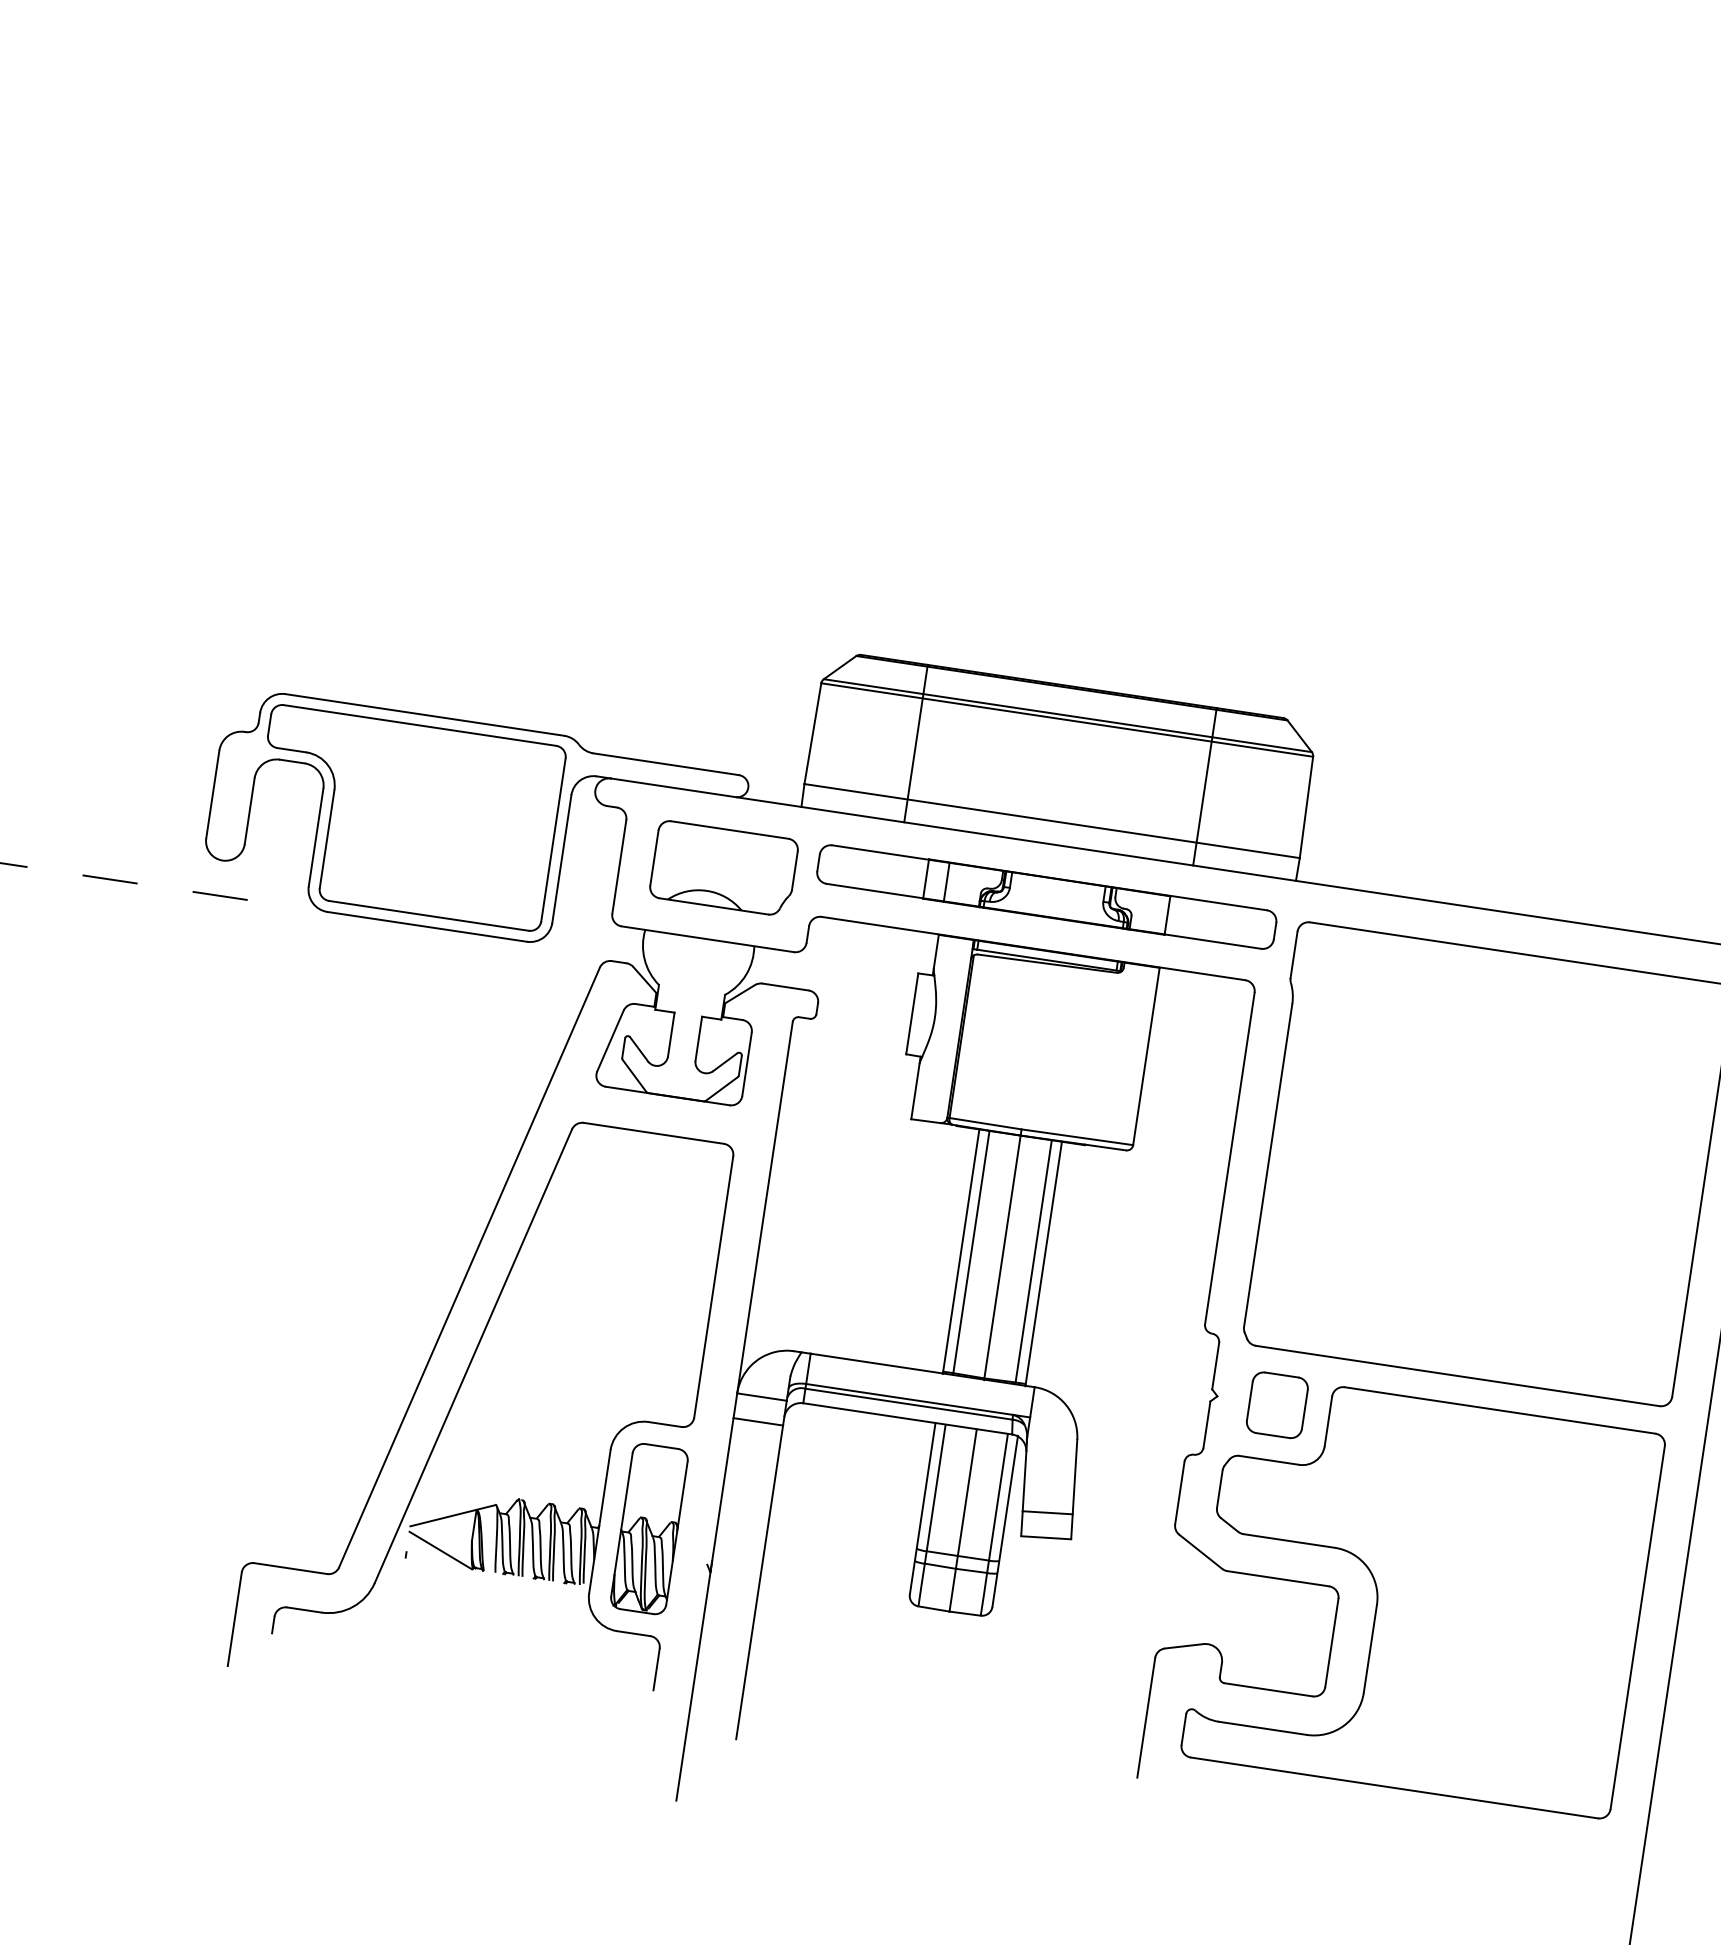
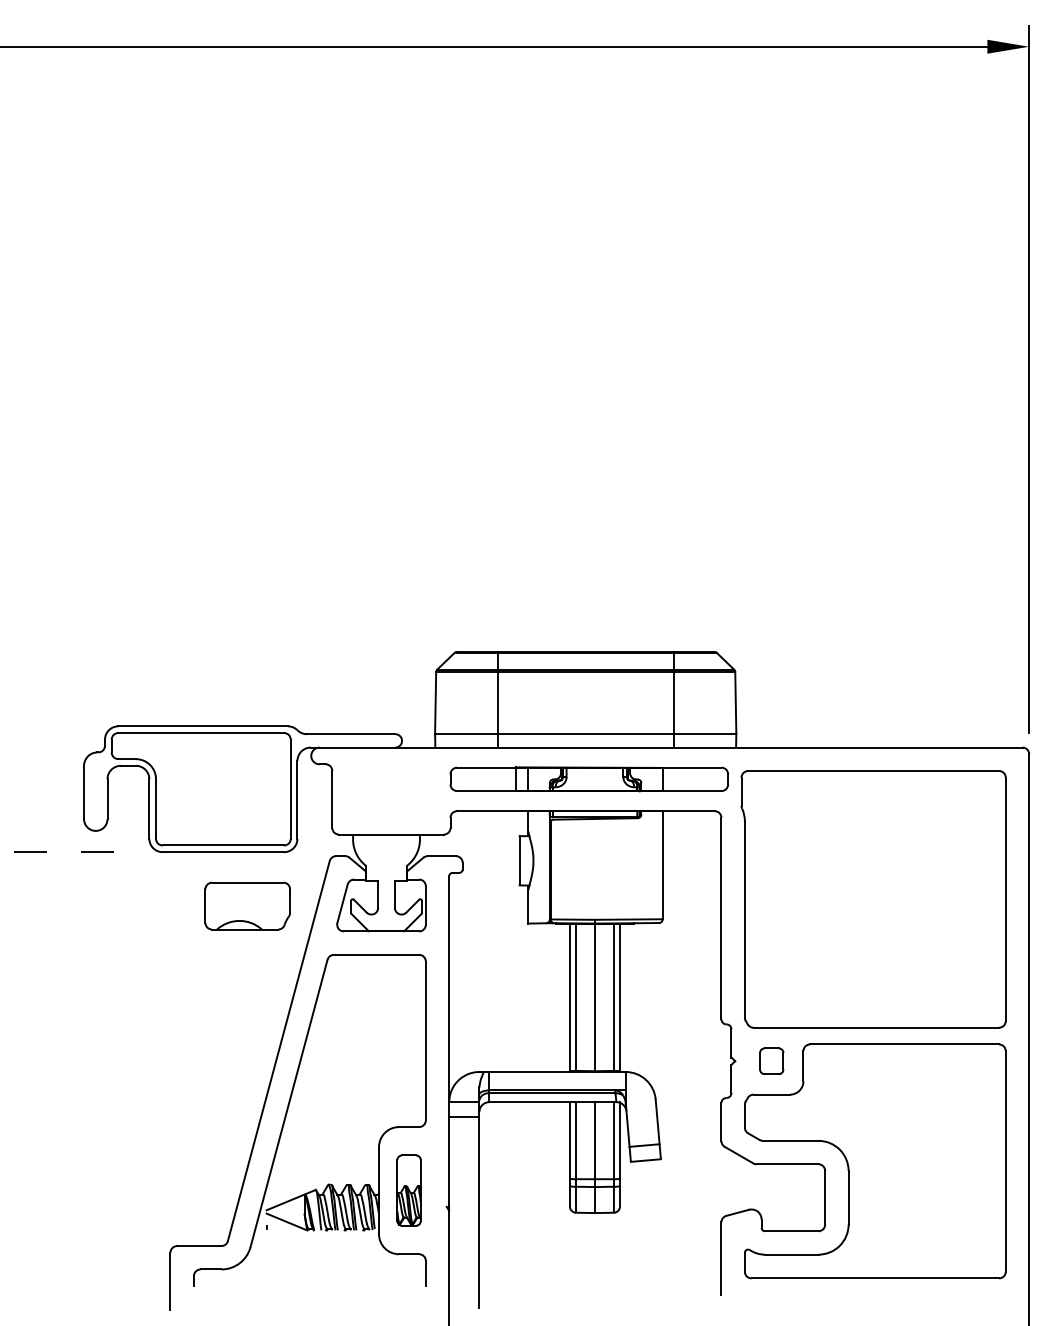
part: (723, 867) -> (247, 905), moved
part: (1277, 1405) -> (771, 1061), size x0.7
part: (648, 1528) -> (408, 1190), size x0.7

